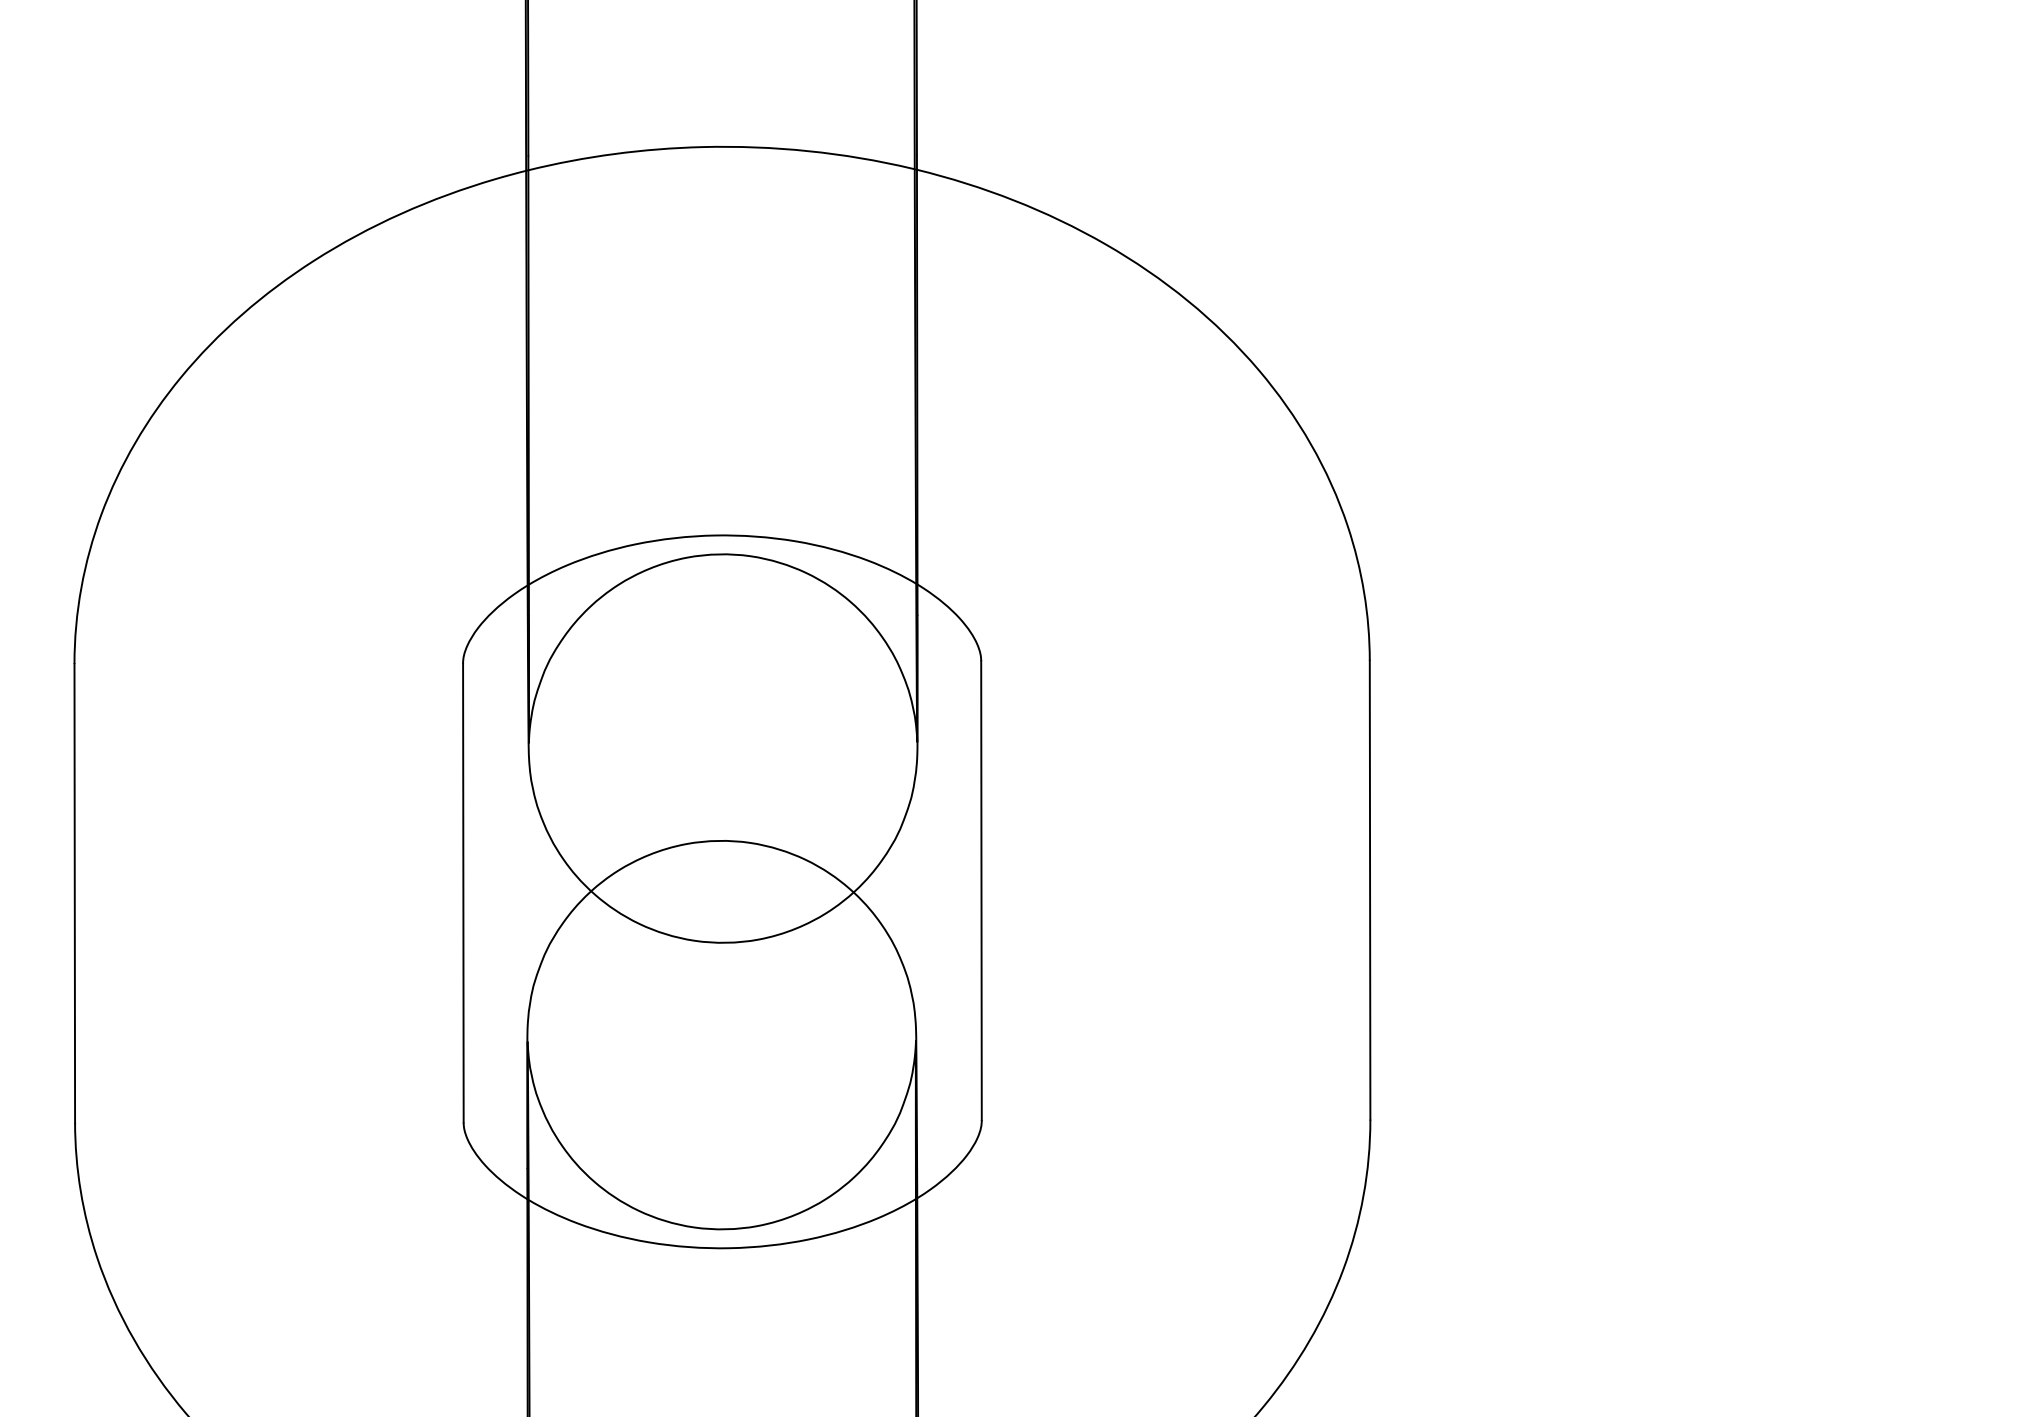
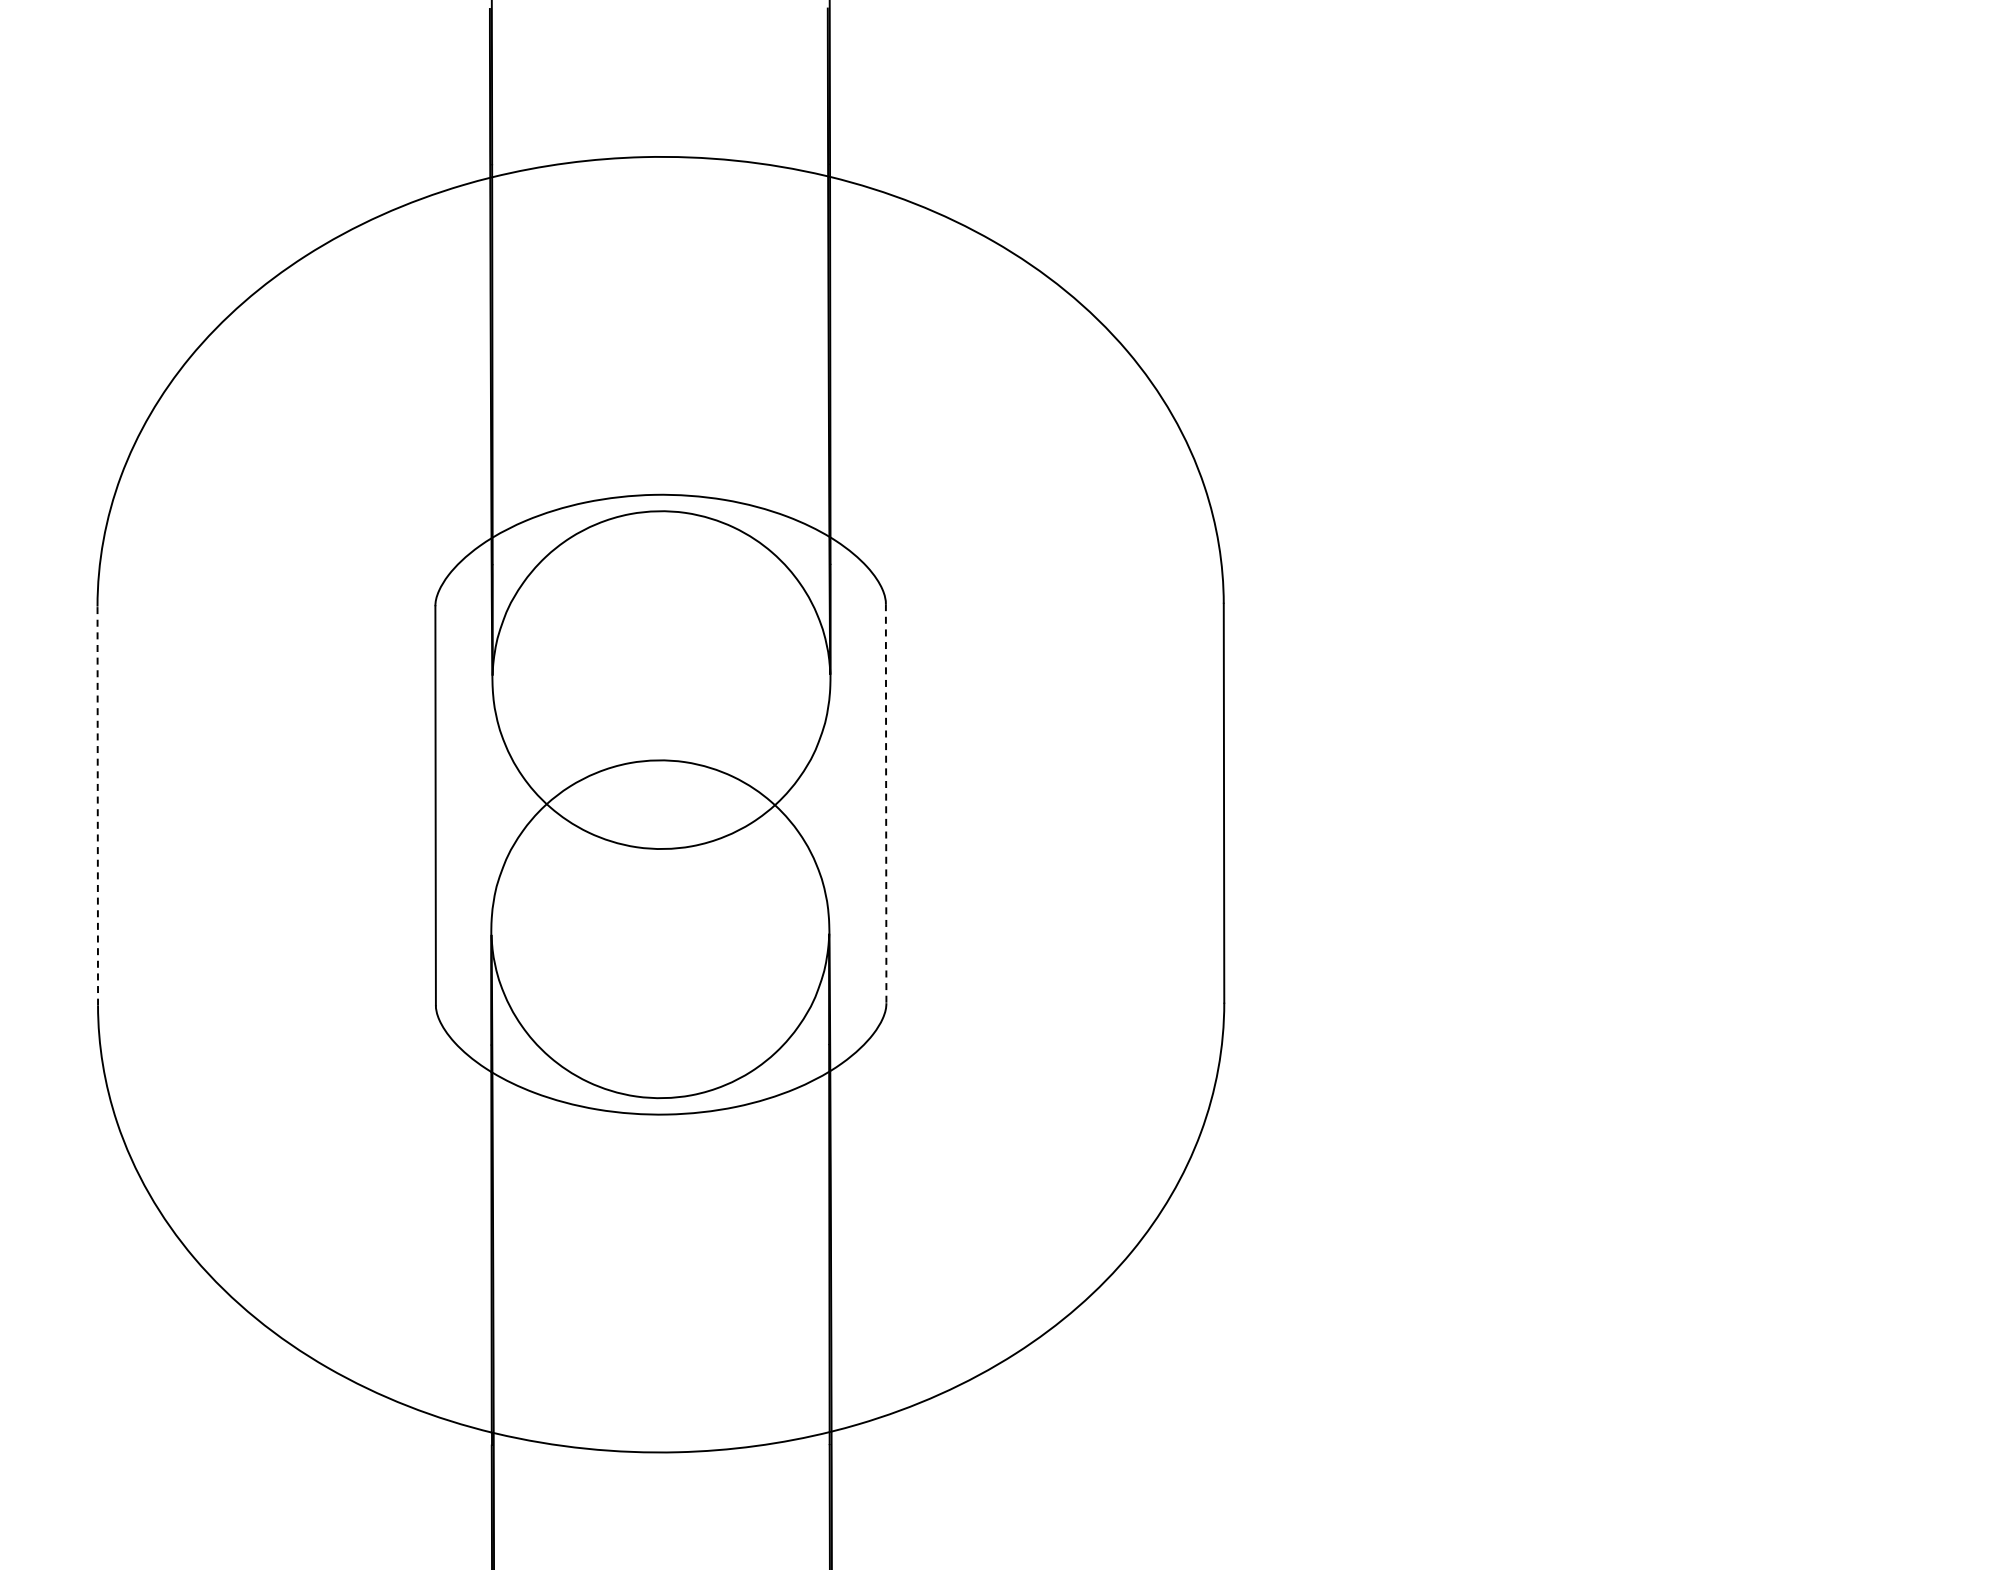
line: (981, 890) -> (886, 803), solid -> dashed
line: (74, 893) -> (97, 806), solid -> dashed

